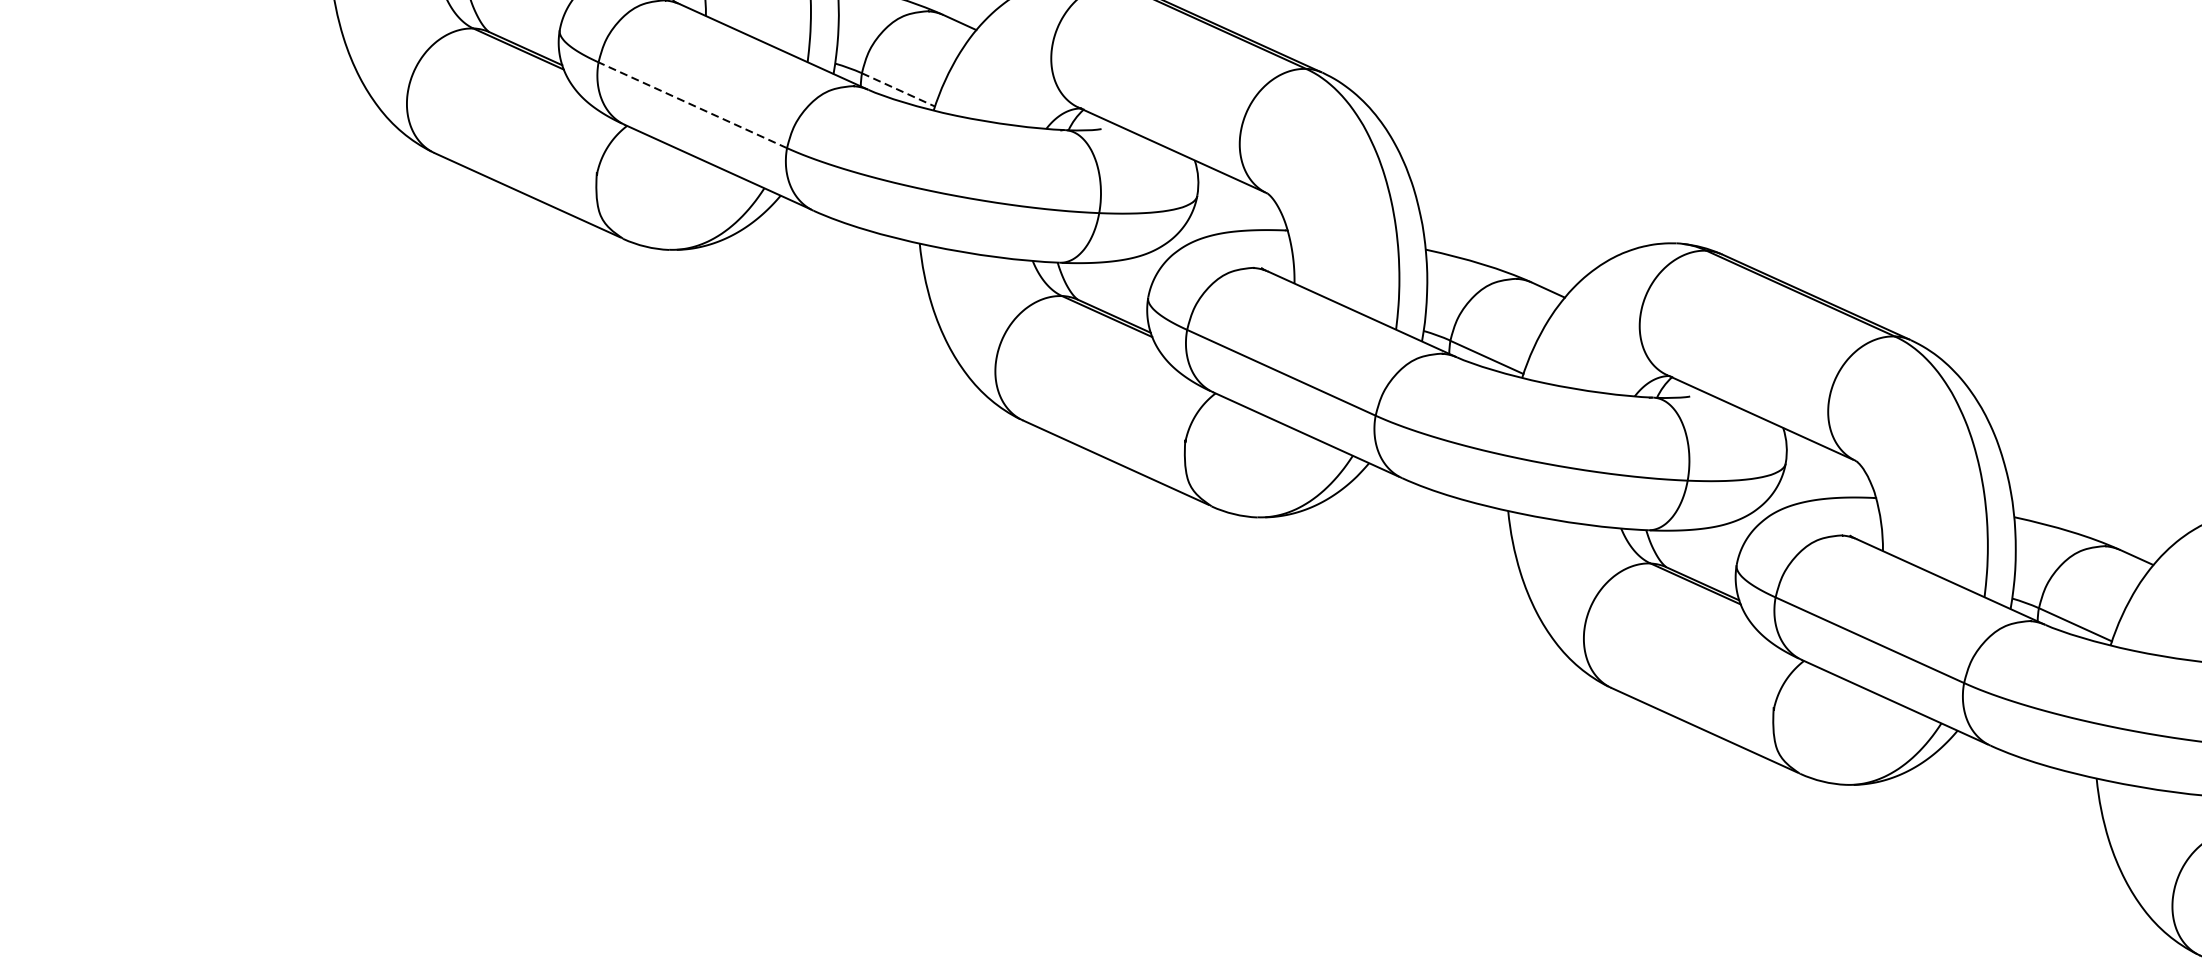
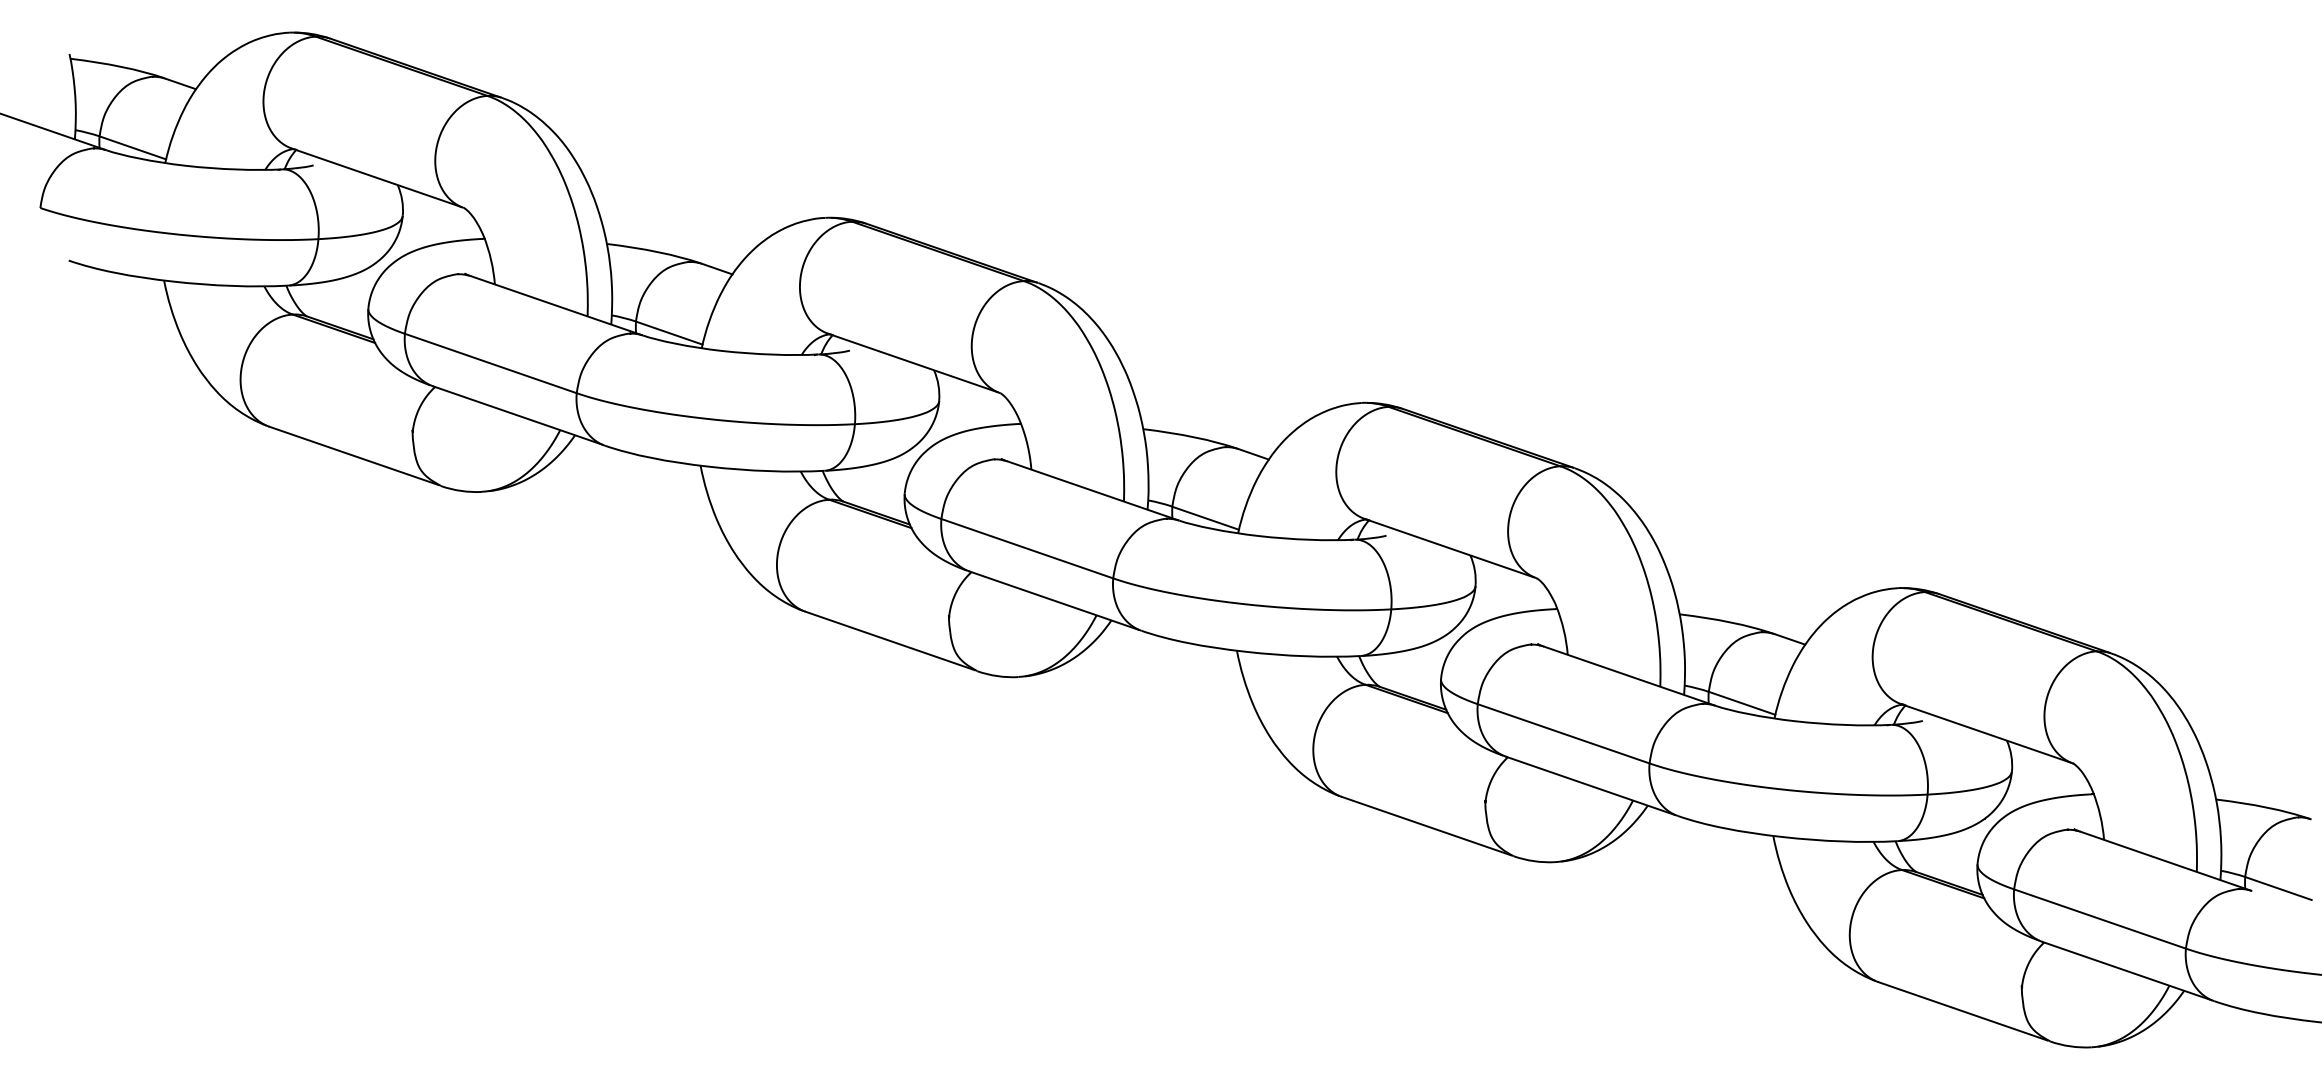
line: (898, 90) -> (669, 333), dashed -> solid
line: (692, 105) -> (490, 363), dashed -> solid

